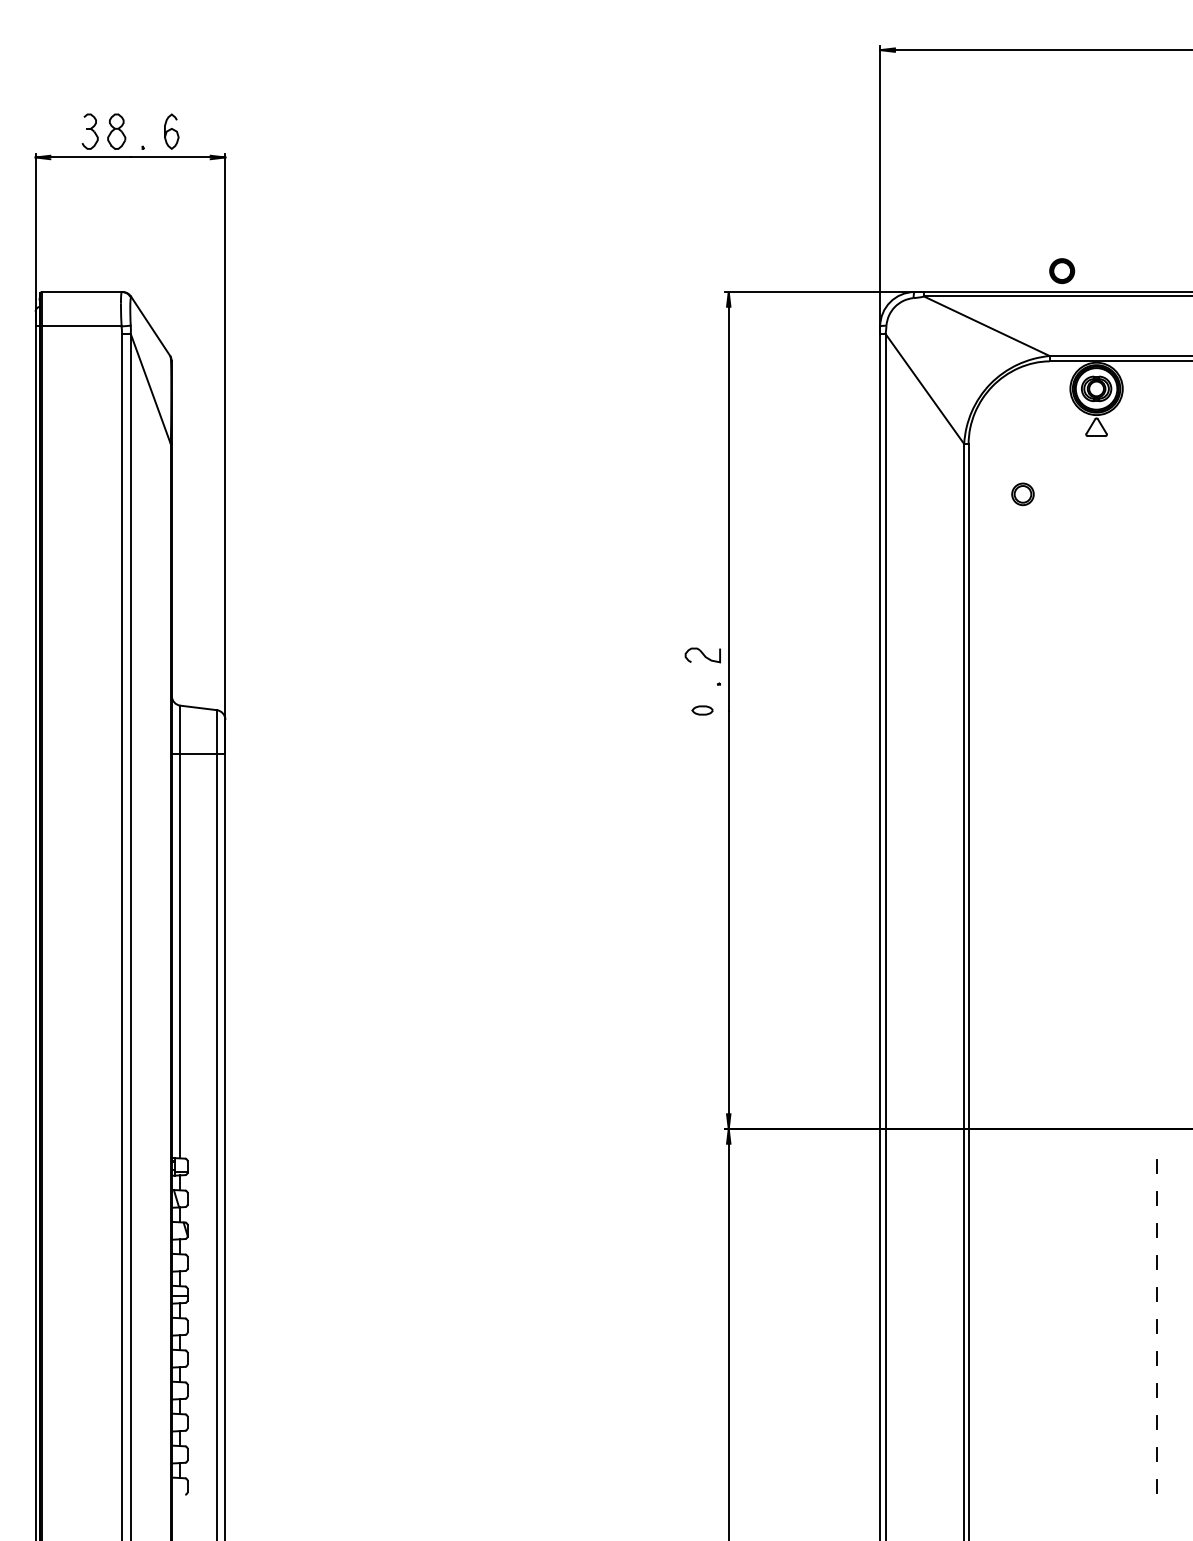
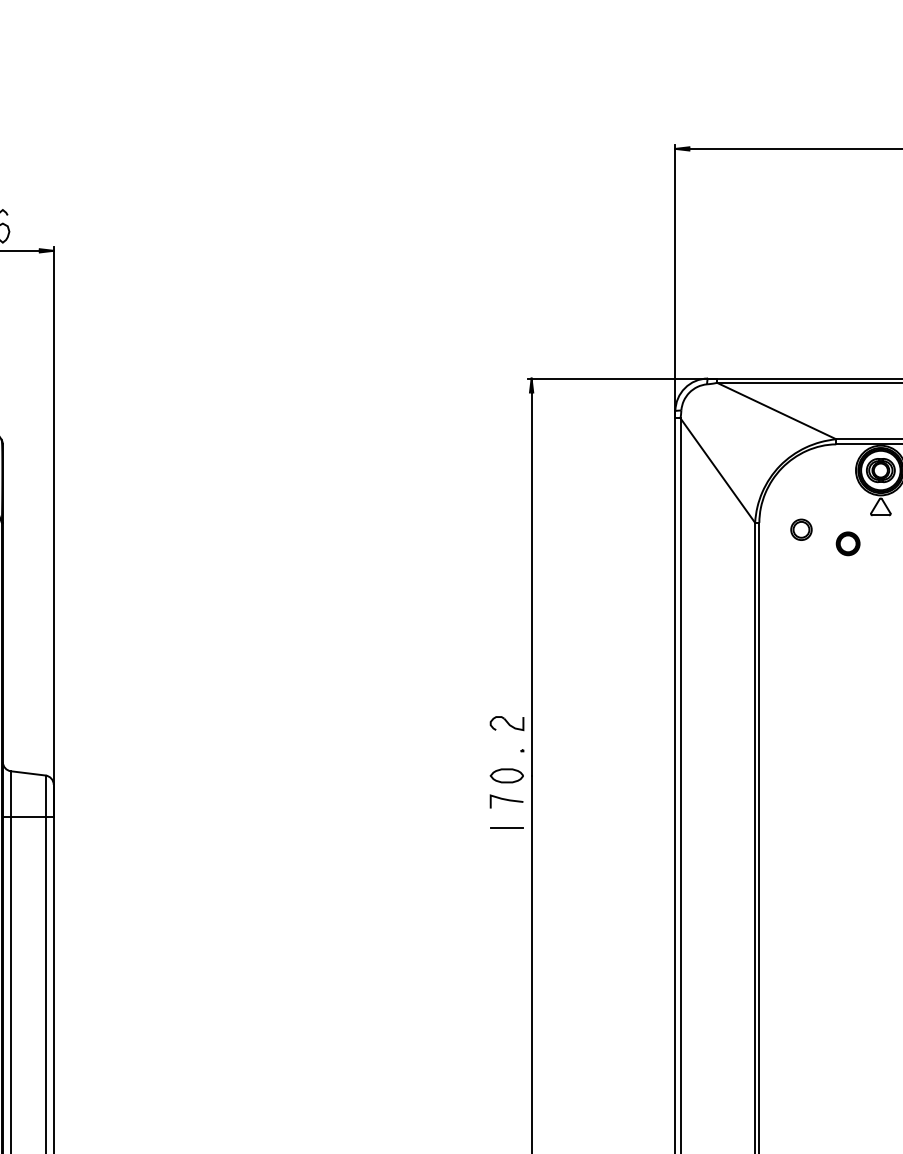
part: (1062, 270) -> (848, 543), moved
part: (1022, 494) -> (801, 529), moved
part: (702, 710) -> (506, 775), size x1.67
curve: (702, 736) -> (506, 800), added
line: (702, 765) -> (506, 828), added

